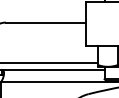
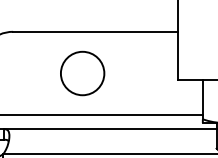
circle: (39, 42) -> (82, 72), added

